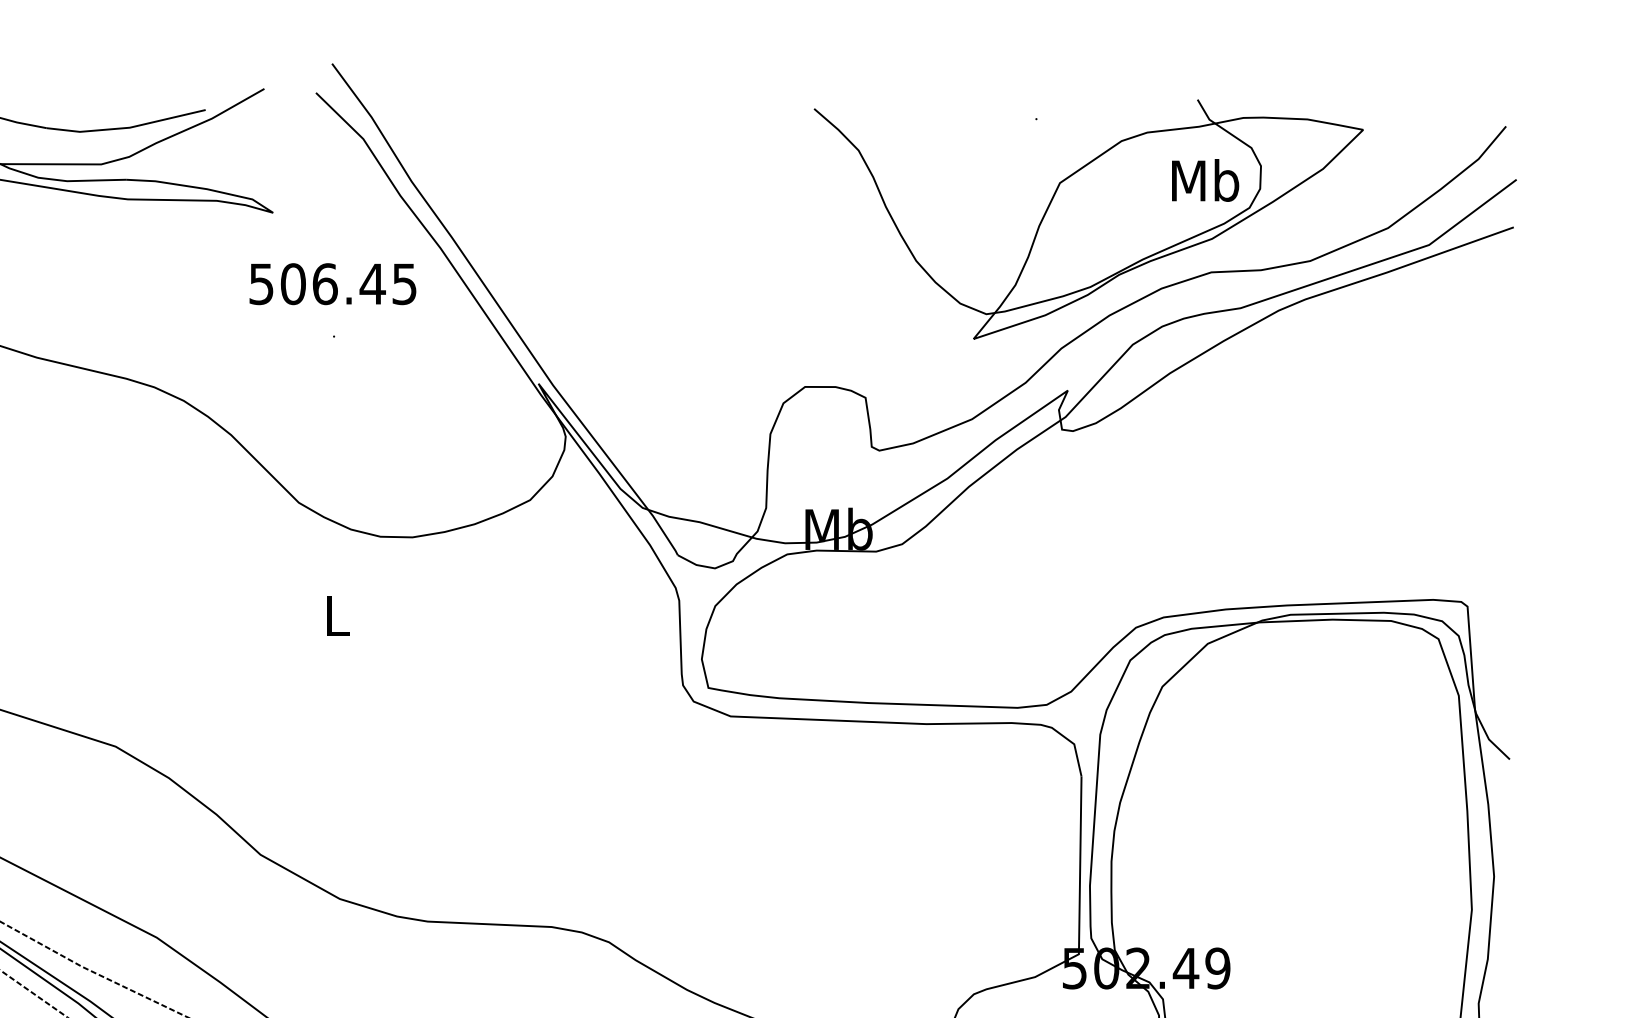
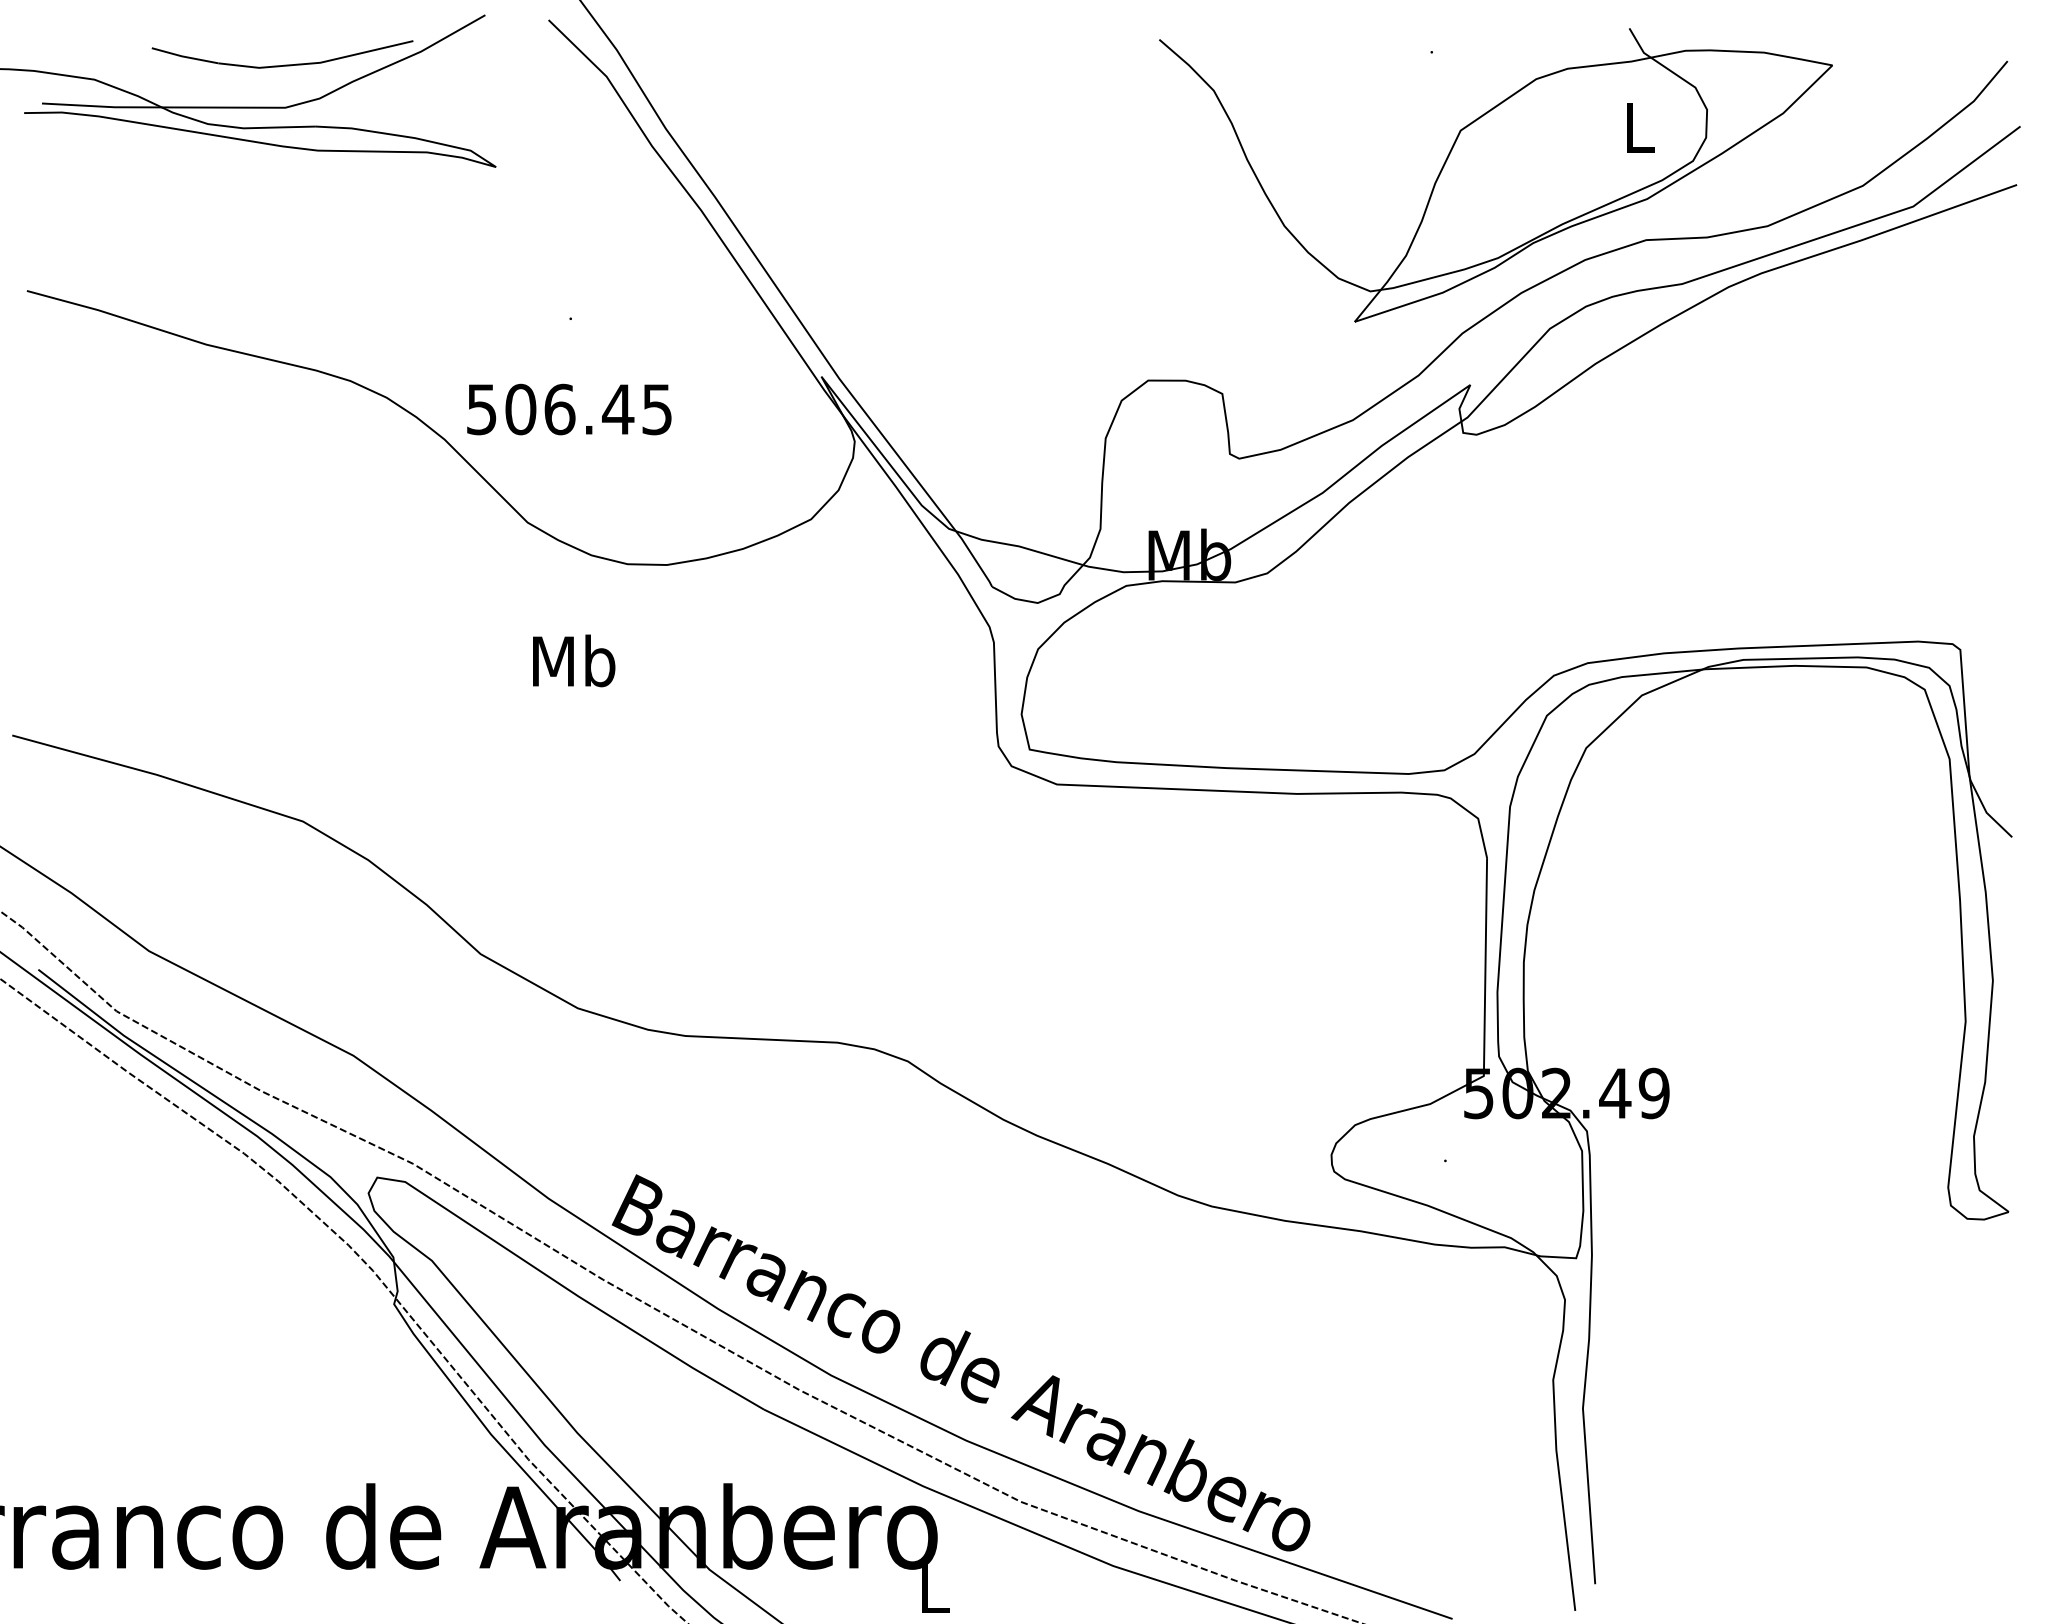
text: (1205, 180) -> (1639, 127), Mb -> L
text: (333, 284) -> (569, 409), moved
text: (337, 615) -> (574, 660), L -> Mb

